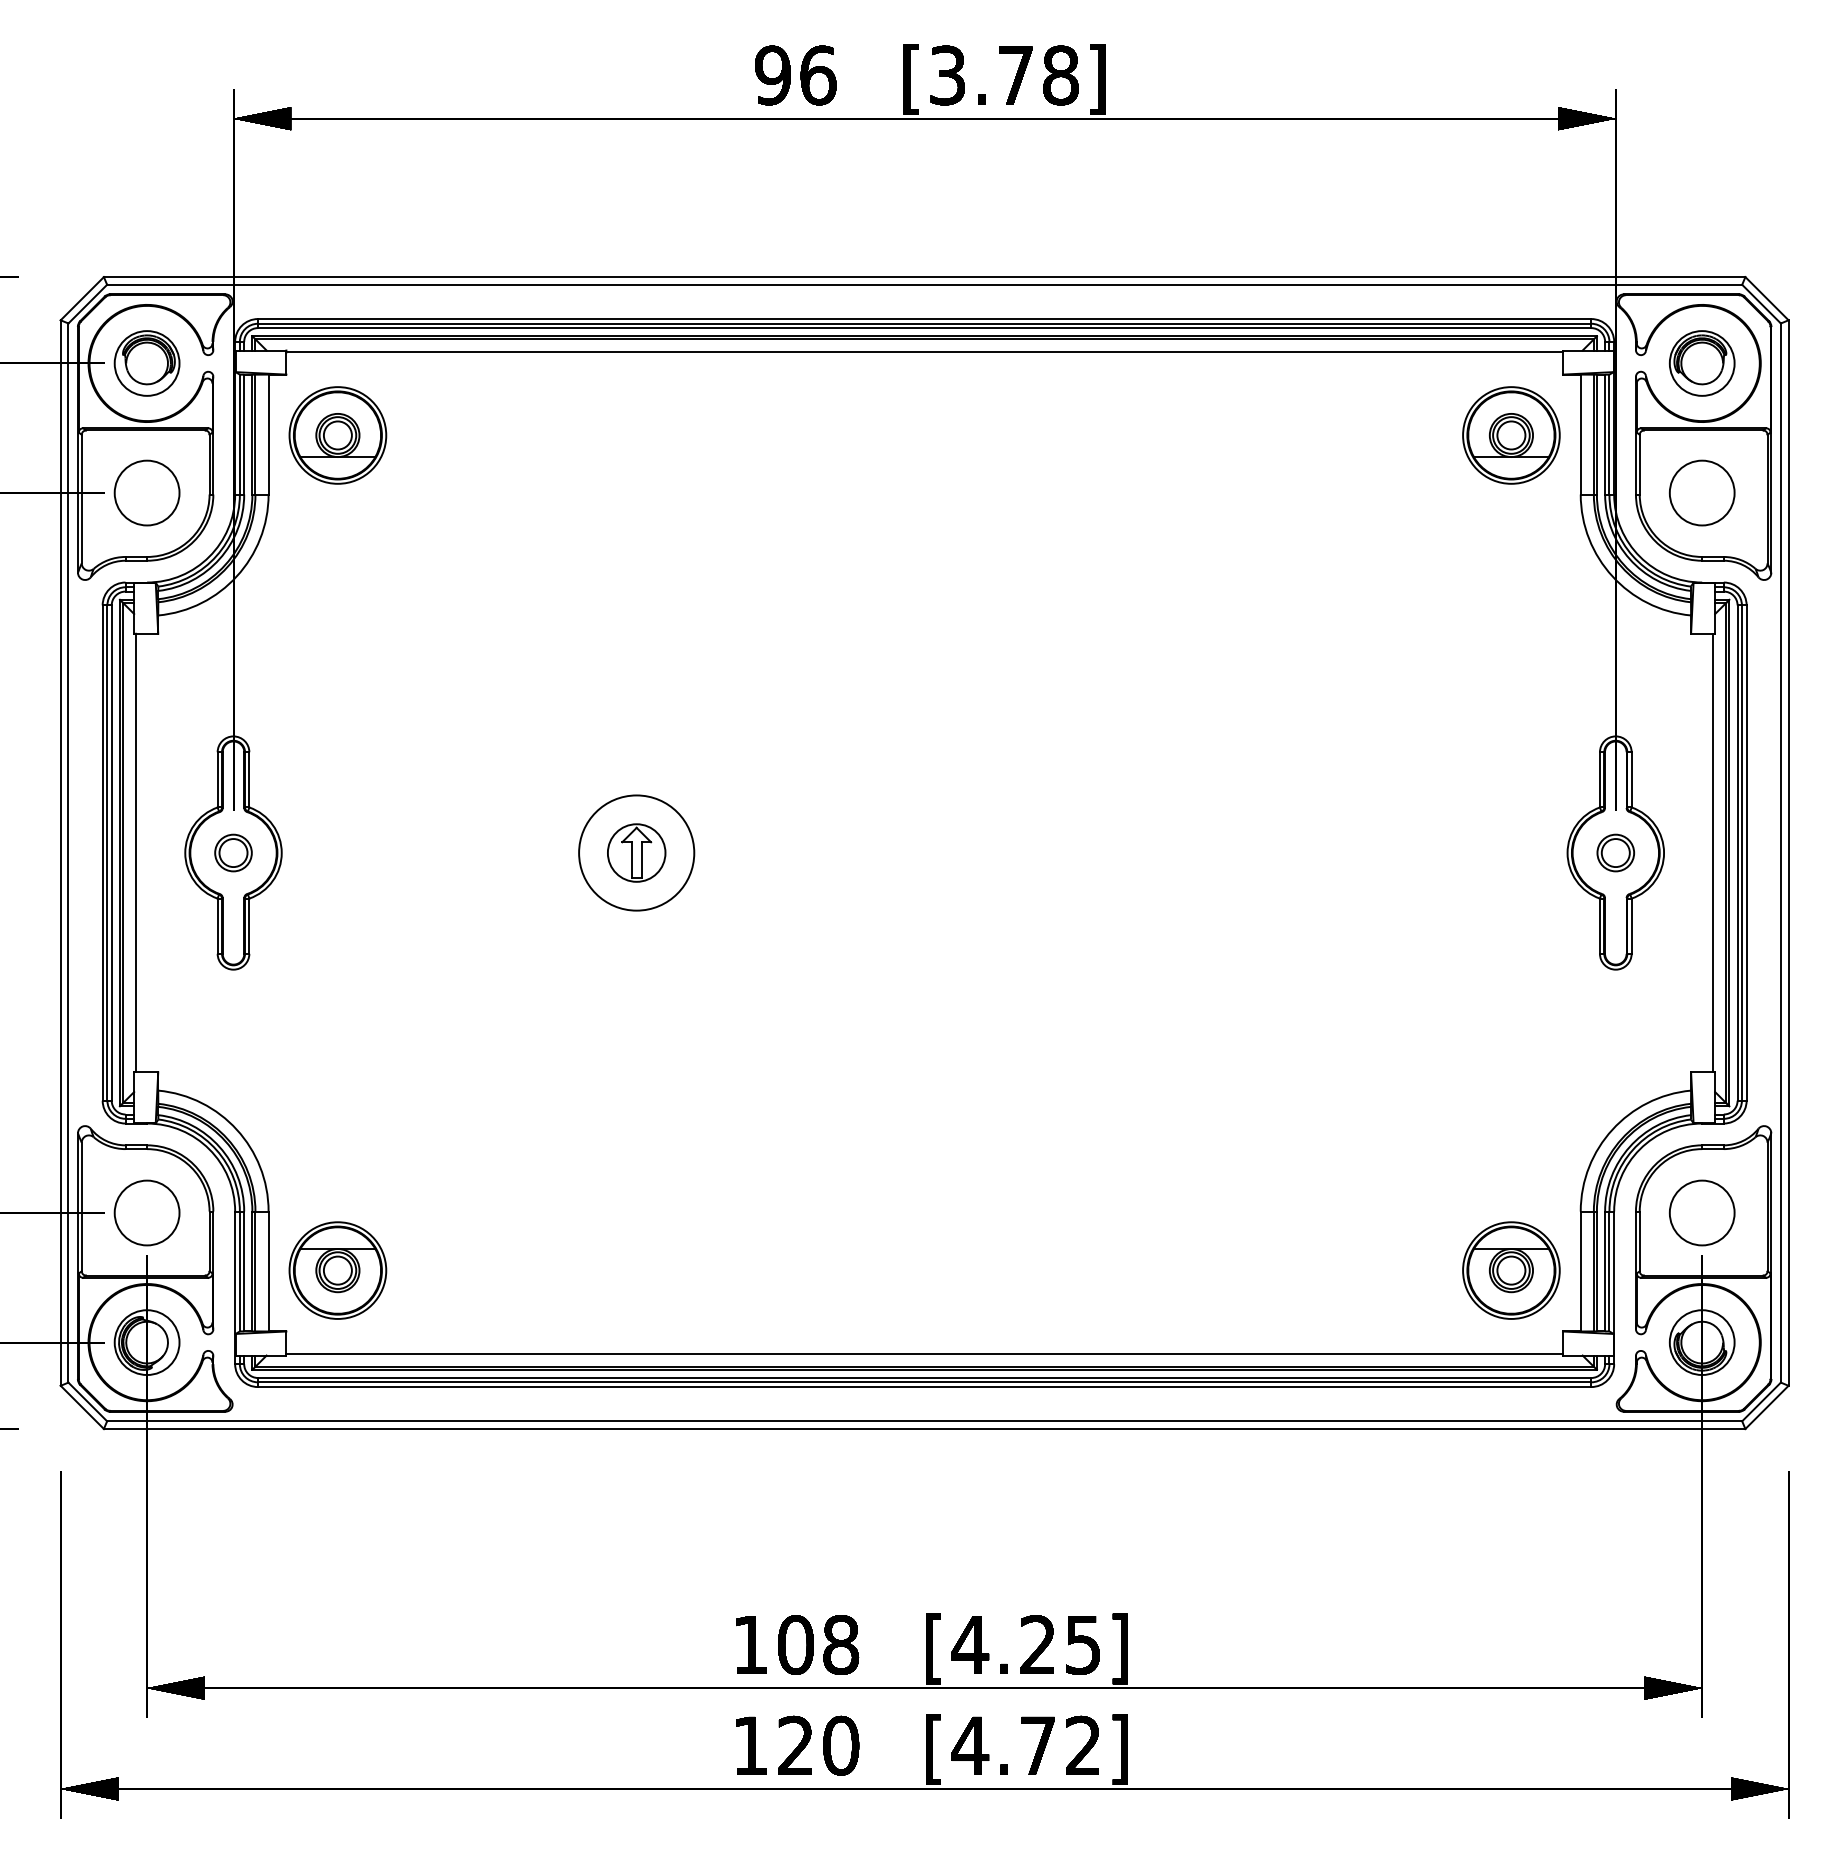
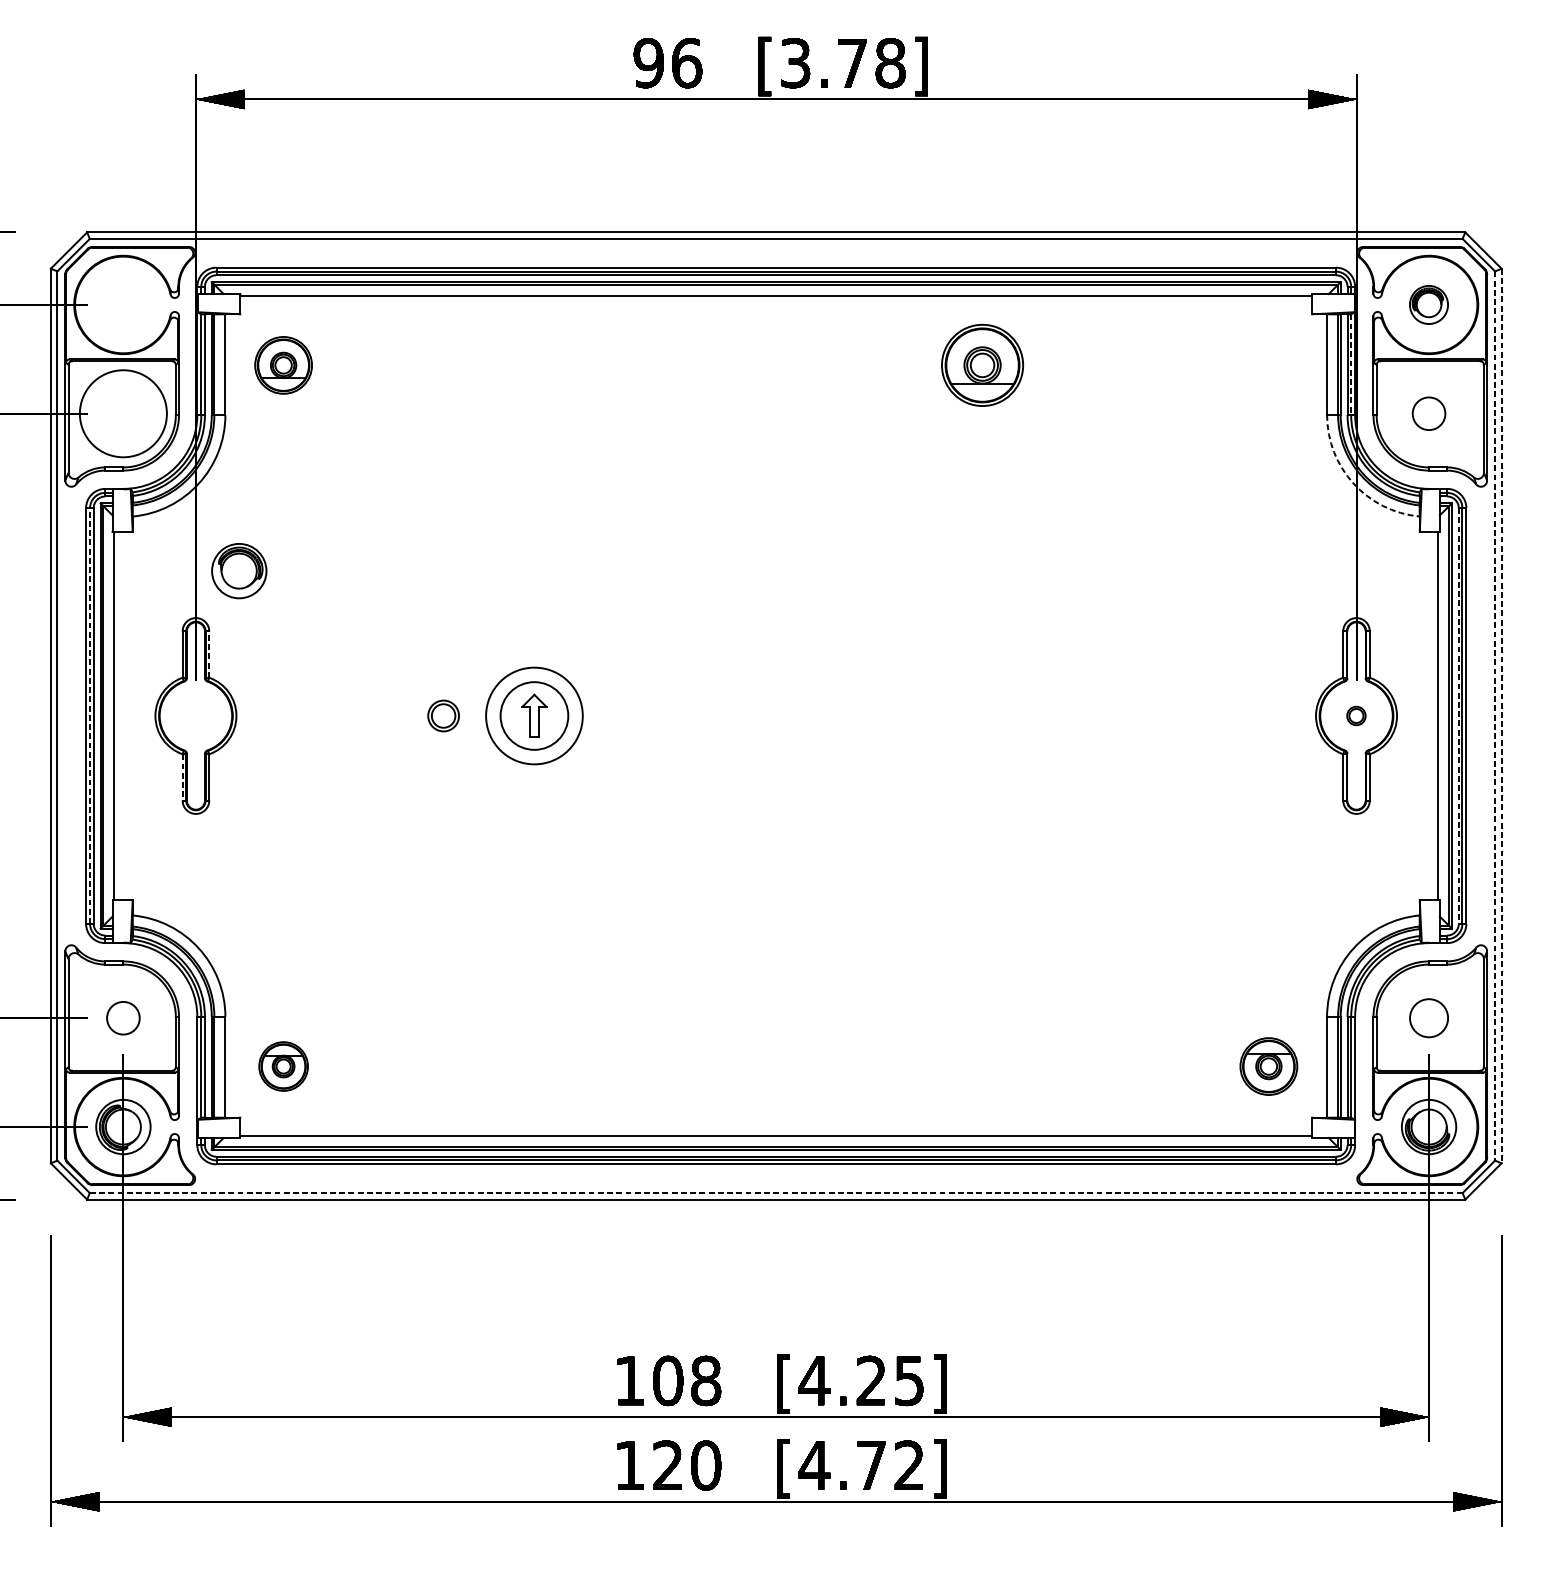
part: (146, 363) -> (238, 571), moved
part: (1701, 363) -> (1428, 304), size x0.7
line: (1609, 434) -> (1351, 364), solid -> dashed
part: (337, 435) -> (283, 365), size x0.7
part: (1511, 435) -> (982, 365), moved
circle: (146, 492) -> (122, 413), size x1.6
circle: (1701, 492) -> (1428, 413), size x0.6
arc: (1612, 576) -> (1353, 483), solid -> dashed
line: (249, 779) -> (209, 654), solid -> dashed
part: (233, 852) -> (443, 715), moved
circle: (636, 852) -> (534, 715), size x1.4
part: (1615, 852) -> (1356, 715), size x0.6
line: (107, 853) -> (90, 716), solid -> dashed
line: (1737, 853) -> (1458, 716), solid -> dashed
line: (1780, 853) -> (1494, 716), solid -> dashed
line: (1788, 853) -> (1501, 716), solid -> dashed
line: (217, 926) -> (182, 777), solid -> dashed
circle: (146, 1212) -> (122, 1017), size x0.6
circle: (1701, 1212) -> (1428, 1017), size x0.7
part: (337, 1270) -> (283, 1066), size x0.6
part: (1511, 1270) -> (1268, 1066), size x0.7
line: (924, 1421) -> (776, 1193), solid -> dashed

